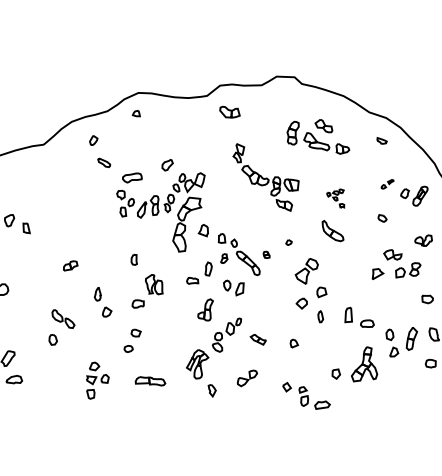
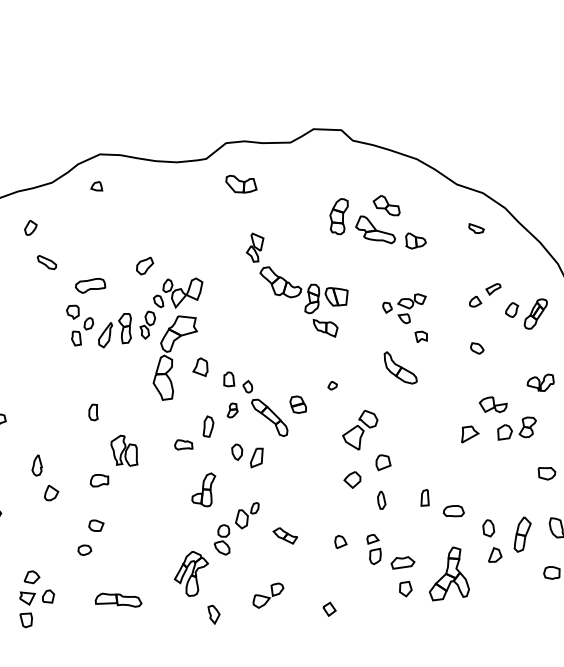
part: (387, 184) -> (484, 295), size x1.67
part: (335, 198) -> (404, 317), size x1.67
part: (266, 254) -> (297, 404), size x1.67
part: (348, 315) -> (424, 498), size x0.71
part: (314, 397) -> (390, 551), moved

